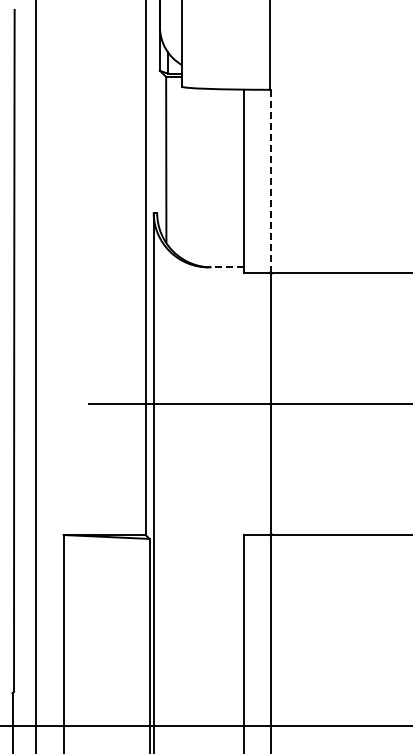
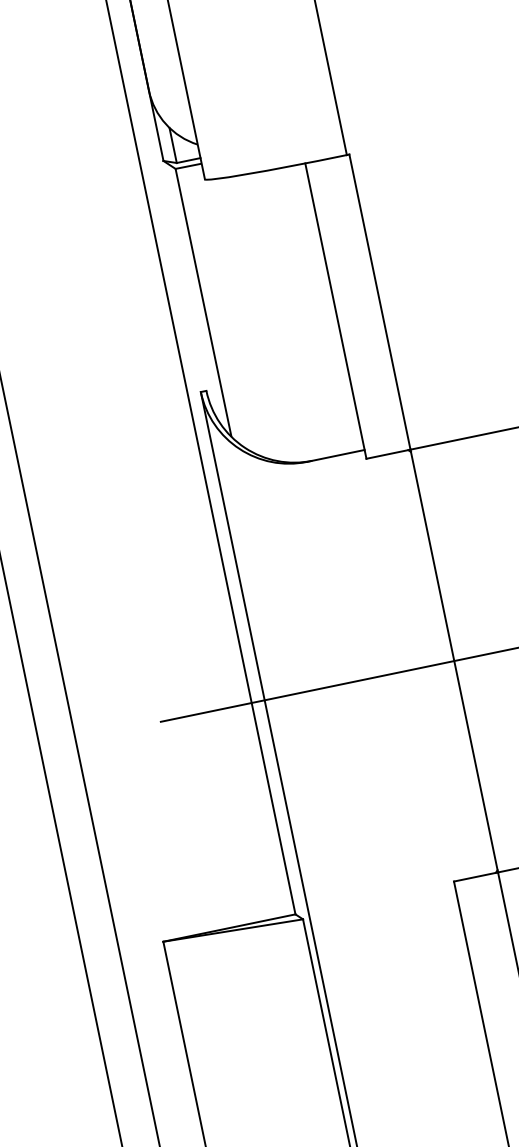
line: (271, 181) -> (380, 302), dashed -> solid
line: (226, 267) -> (336, 456), dashed -> solid

